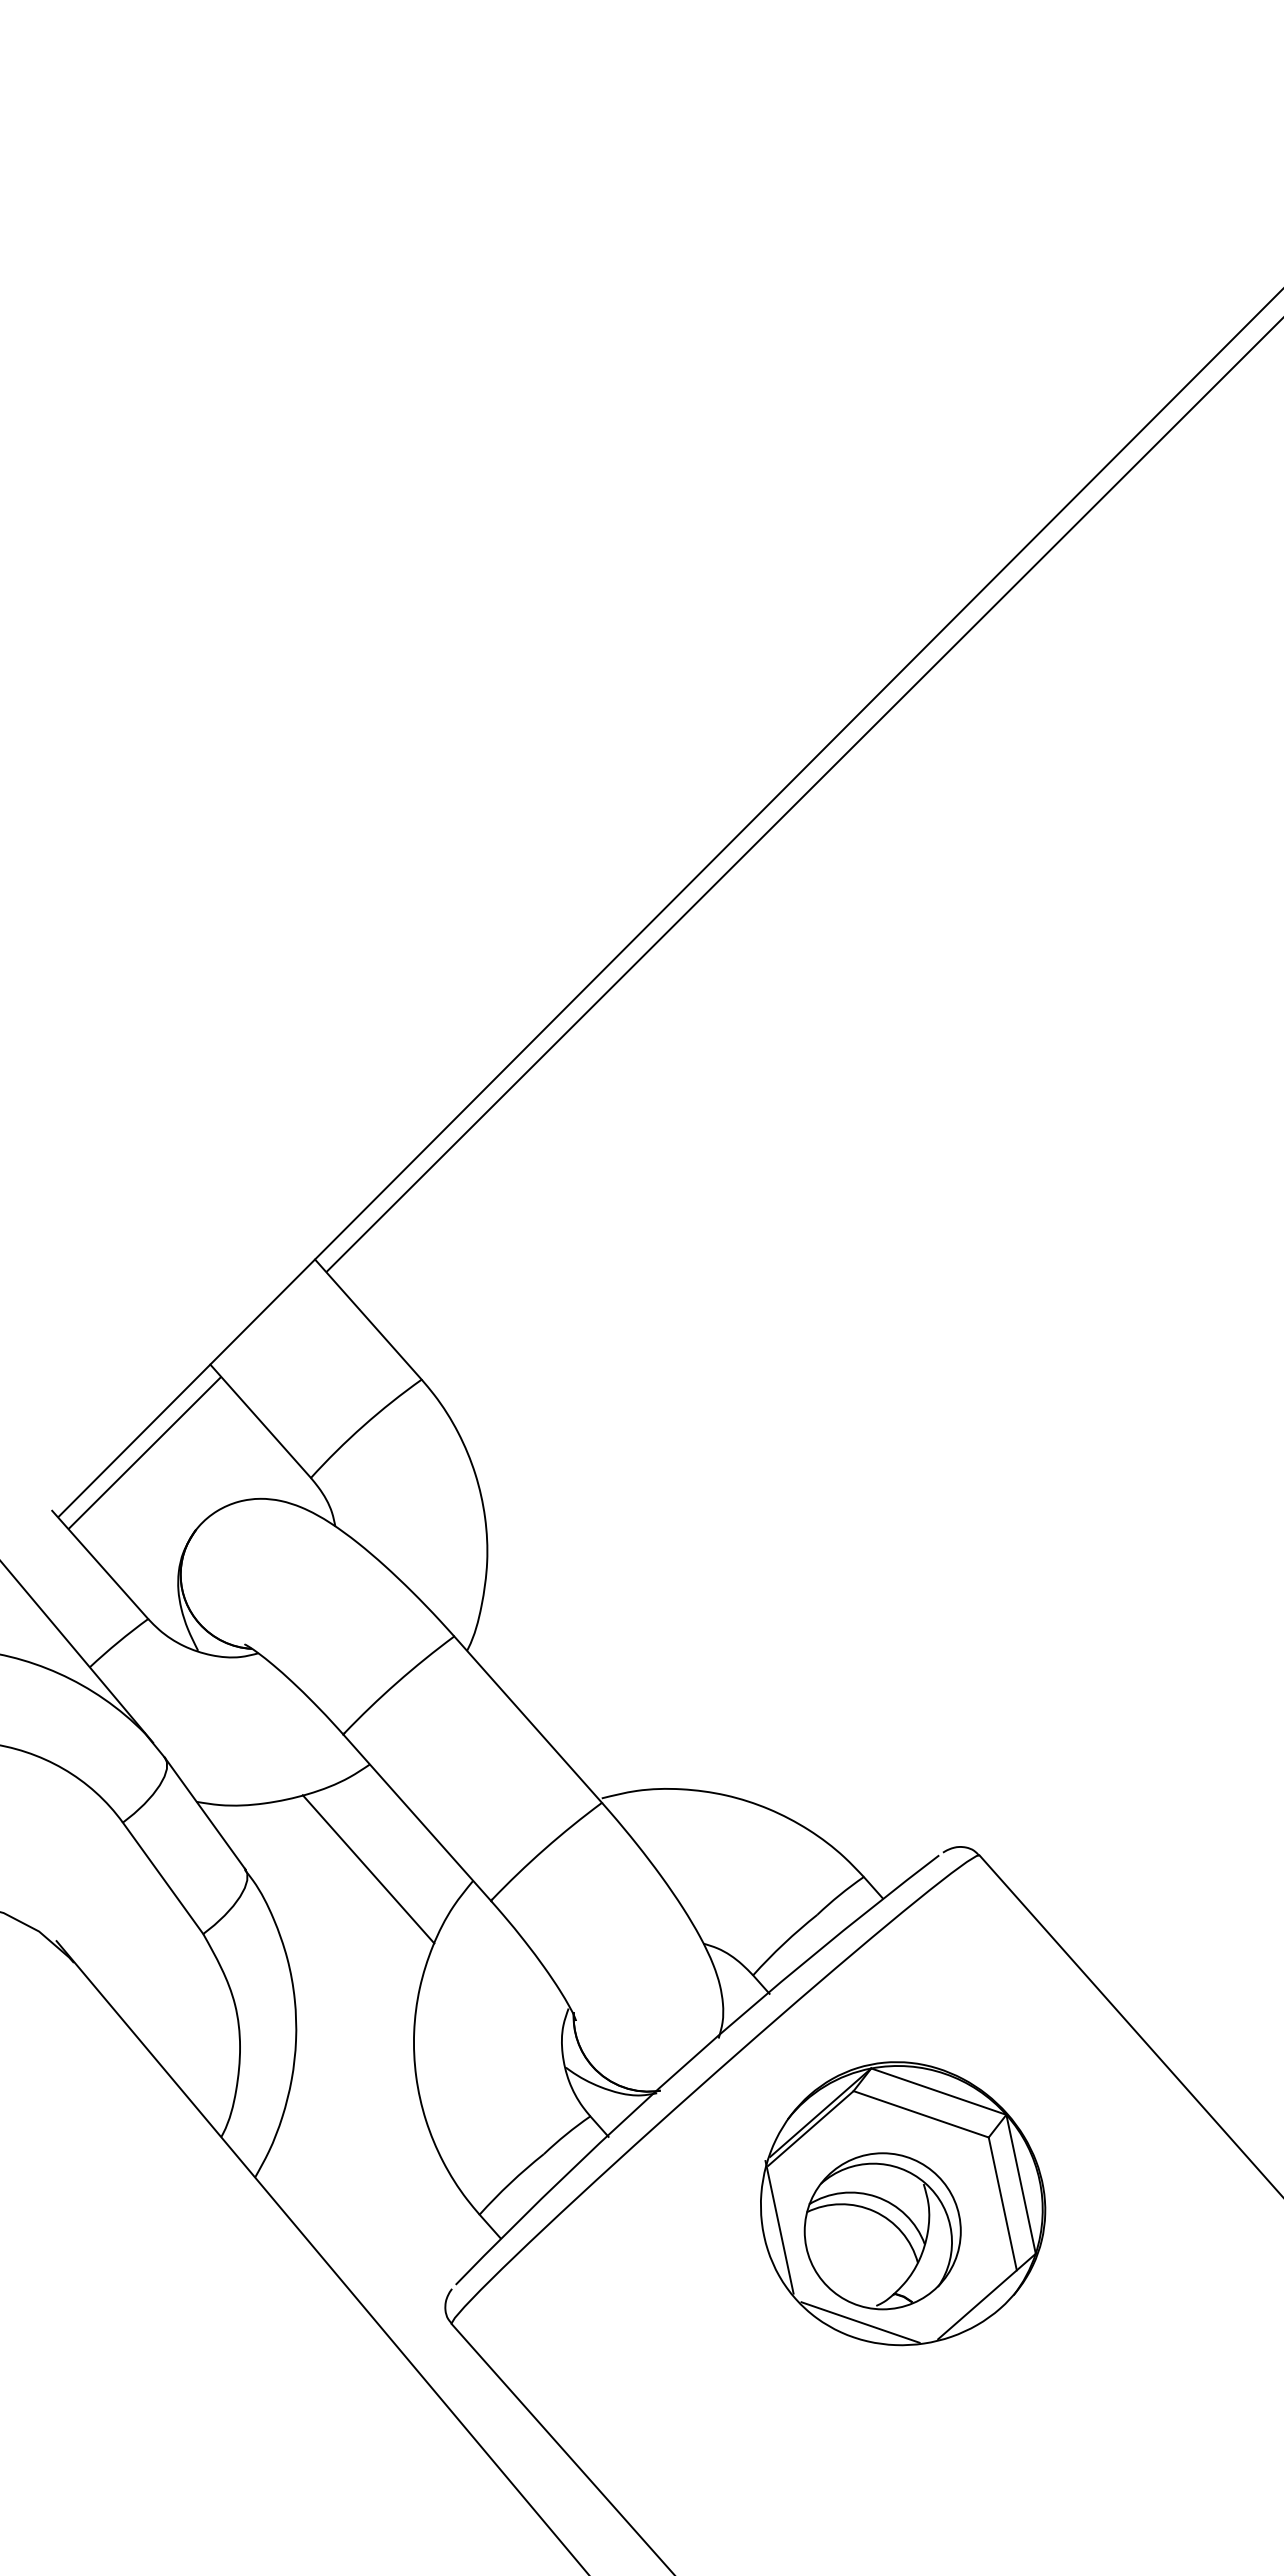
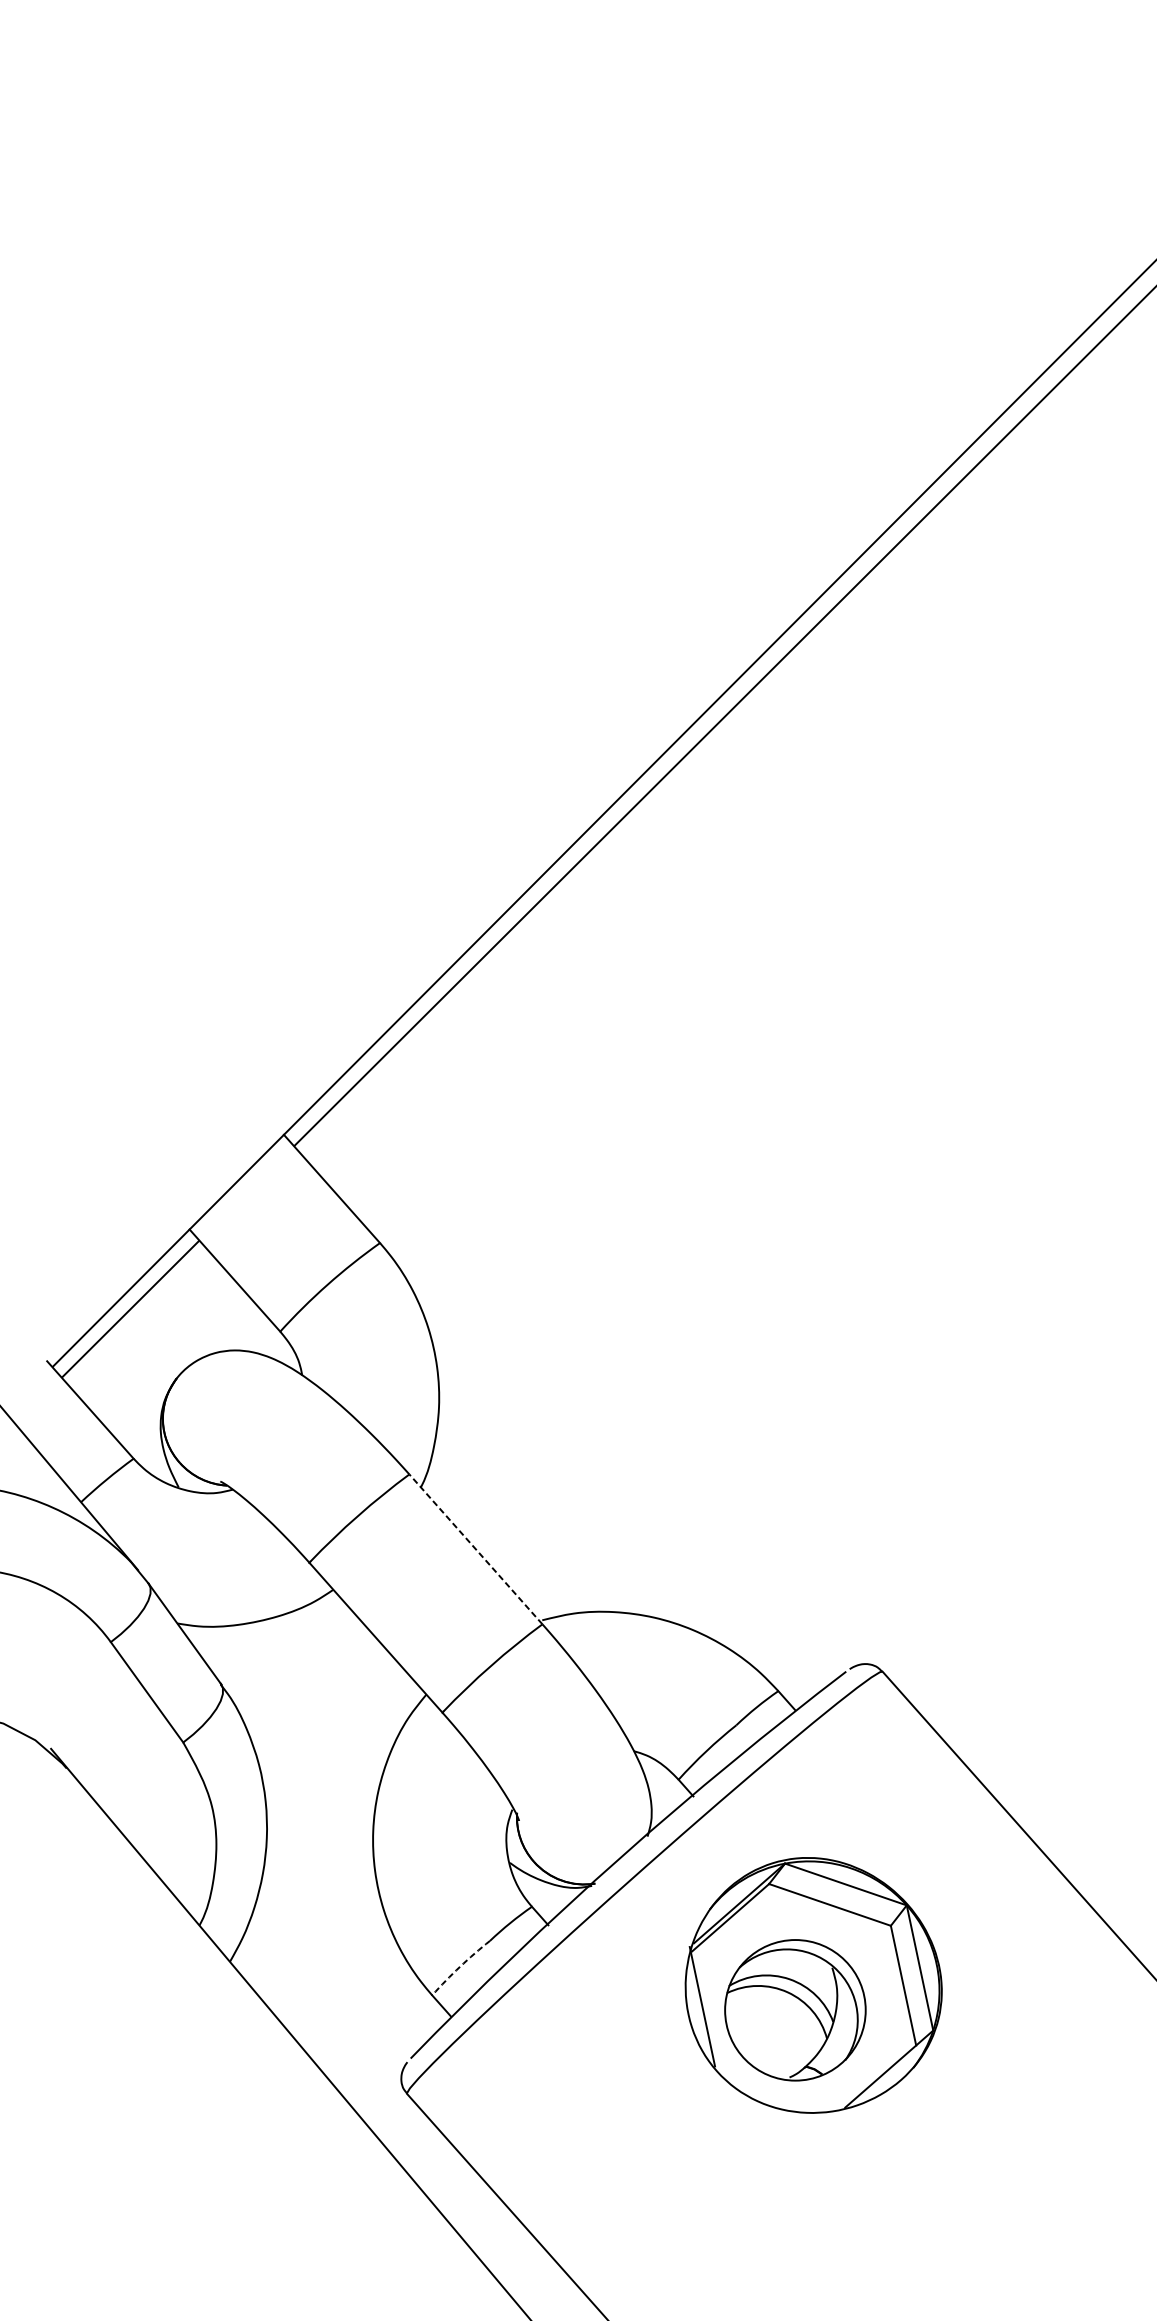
line: (527, 1719) -> (475, 1549), solid -> dashed
line: (368, 1869) -> (332, 1684), removed
arc: (510, 2183) -> (460, 1967), solid -> dashed
line: (860, 2322) -> (775, 2092), removed

